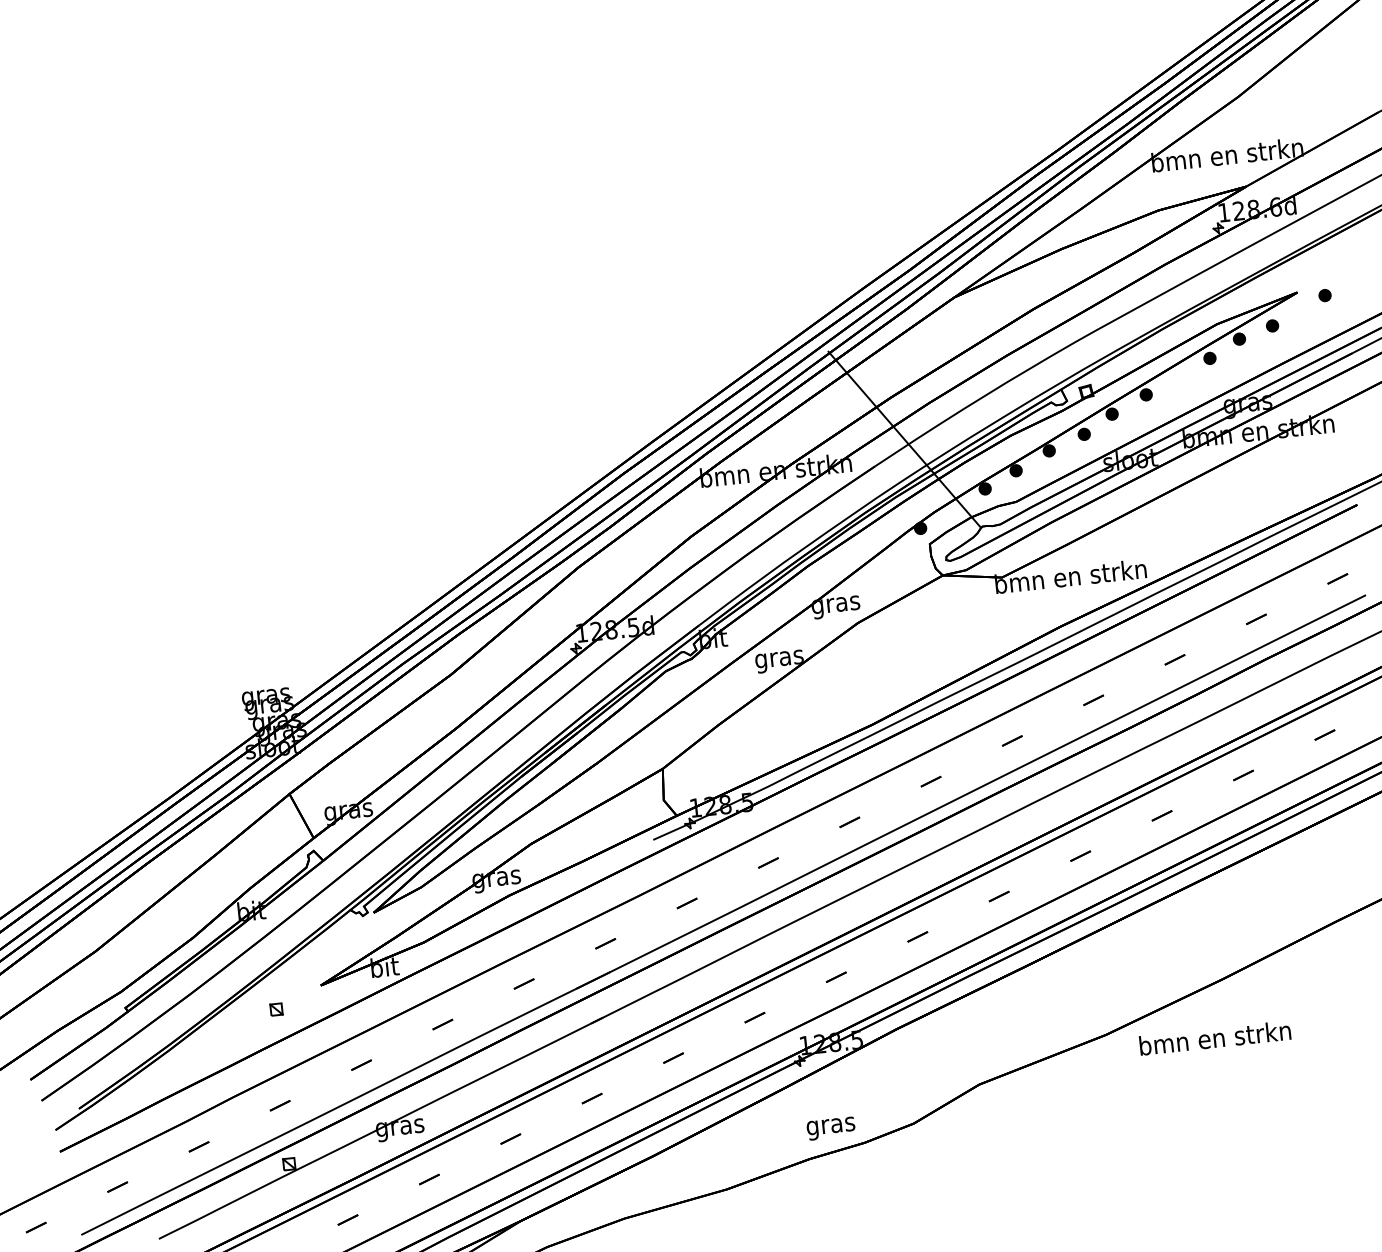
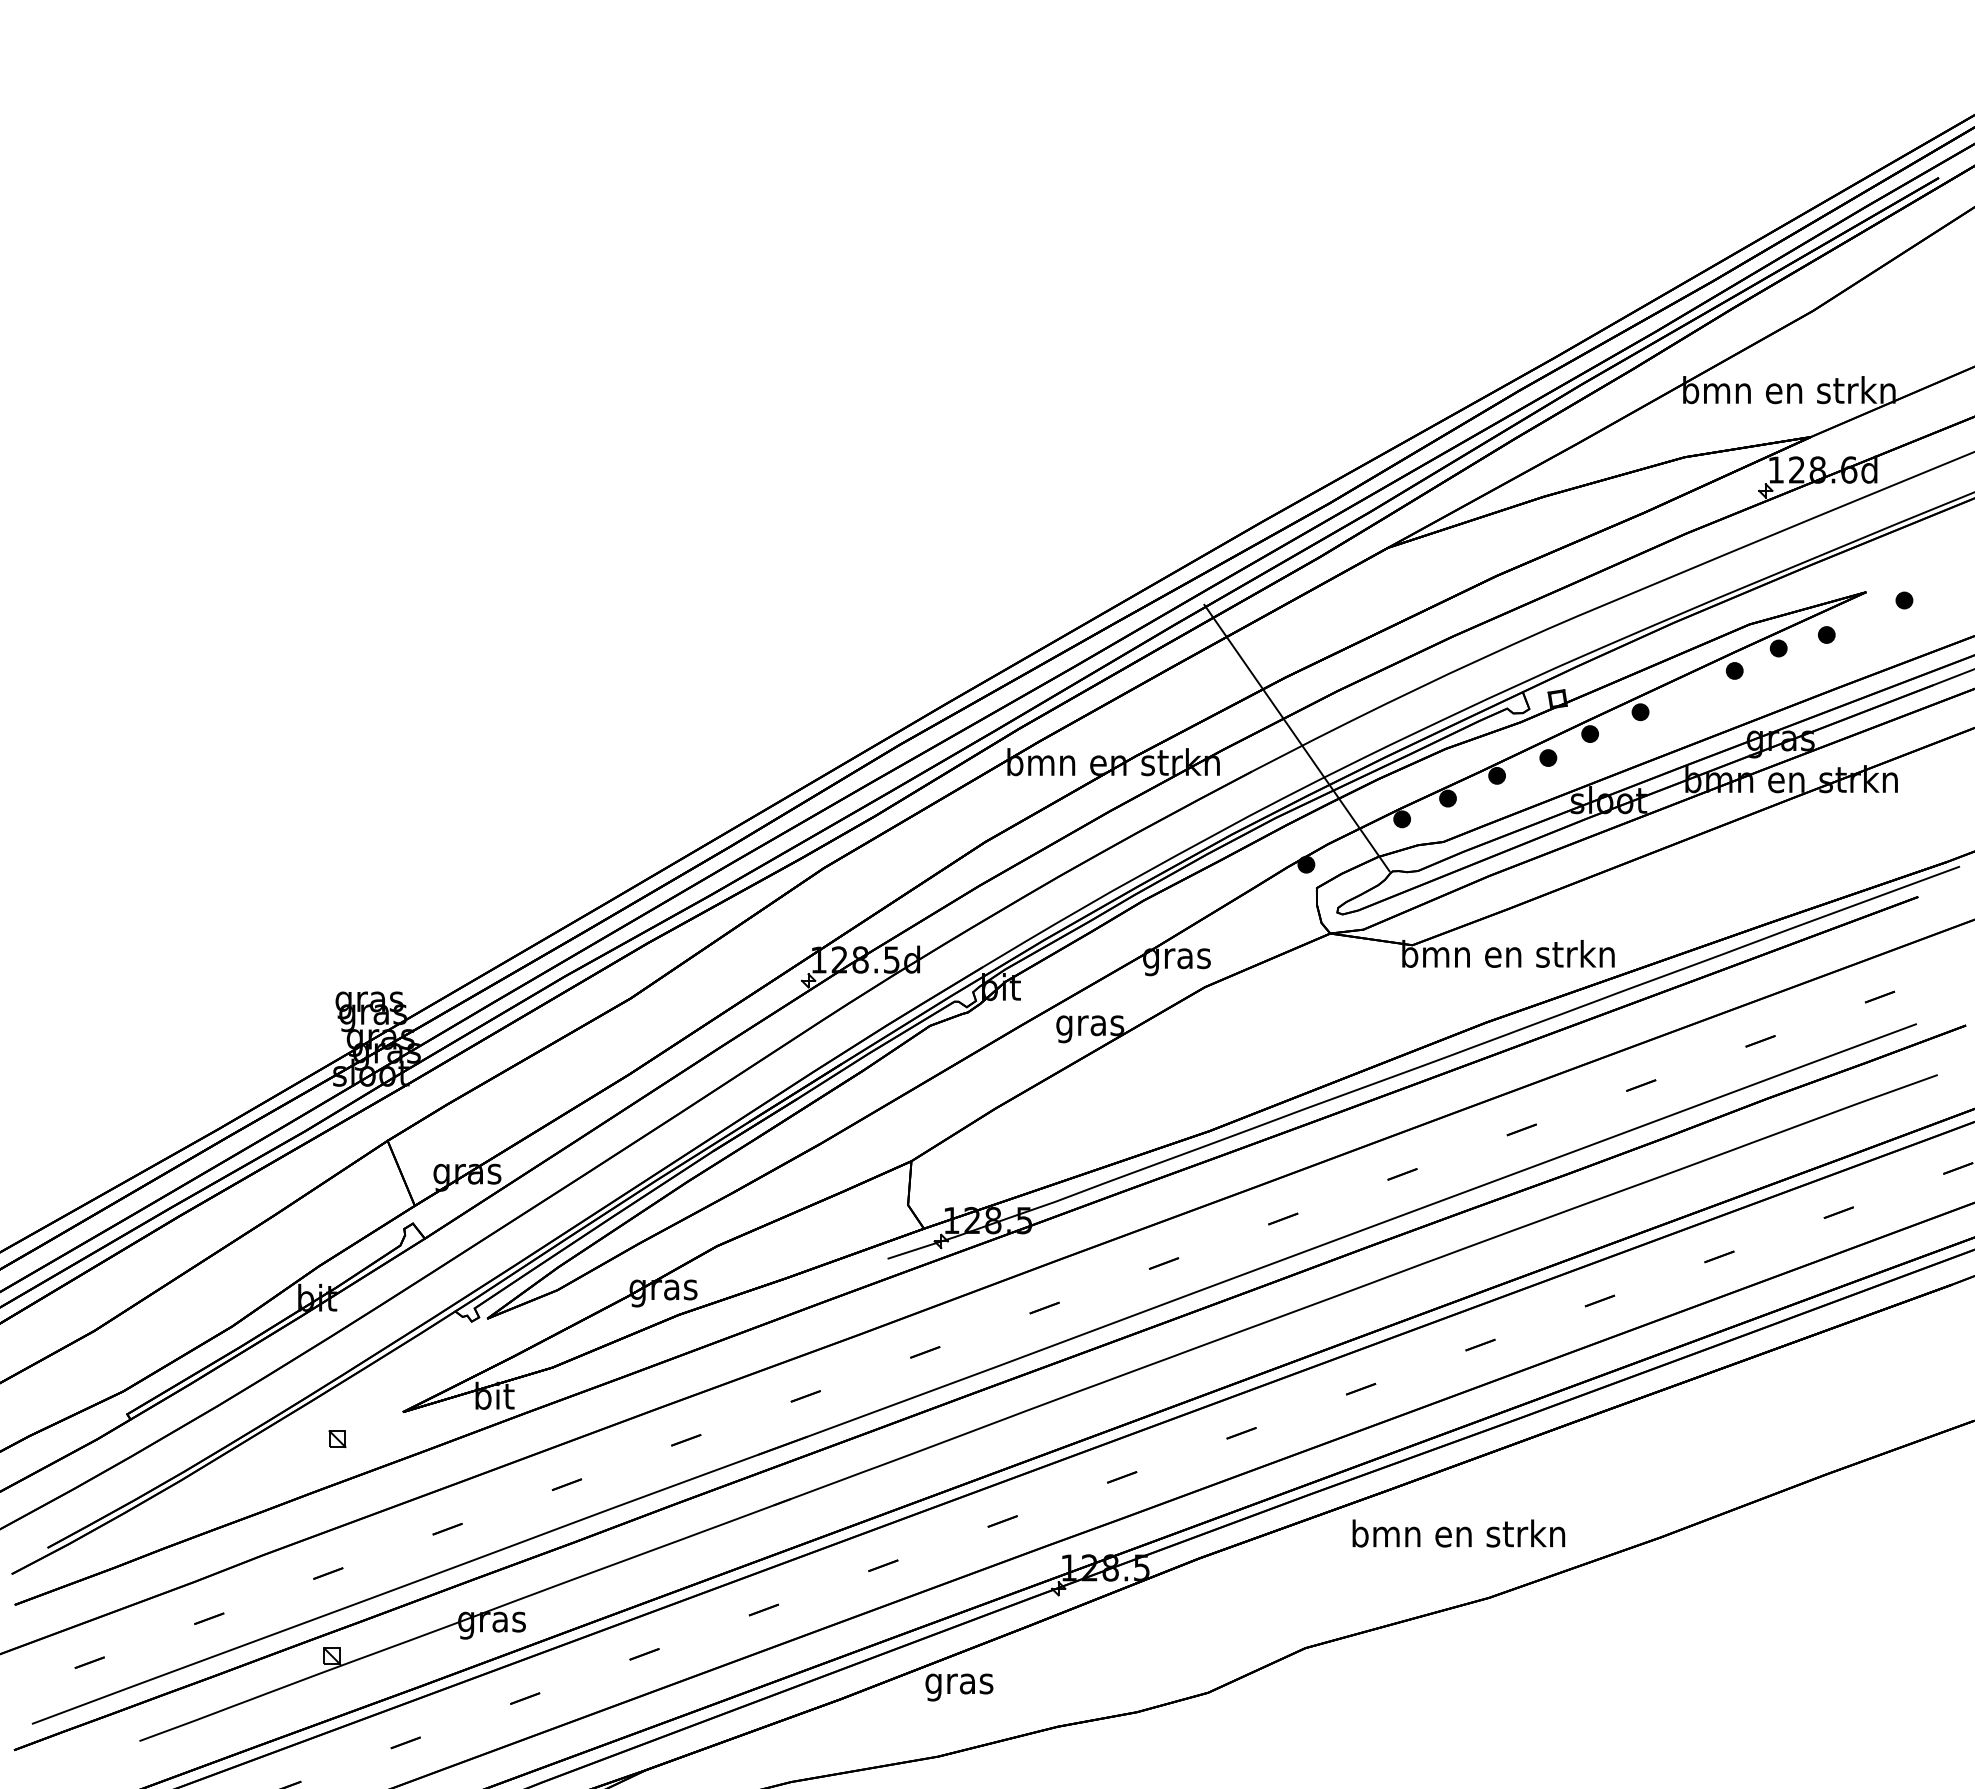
text: (1214, 1038) -> (1458, 1533), moved
text: (831, 1128) -> (959, 1687), moved

